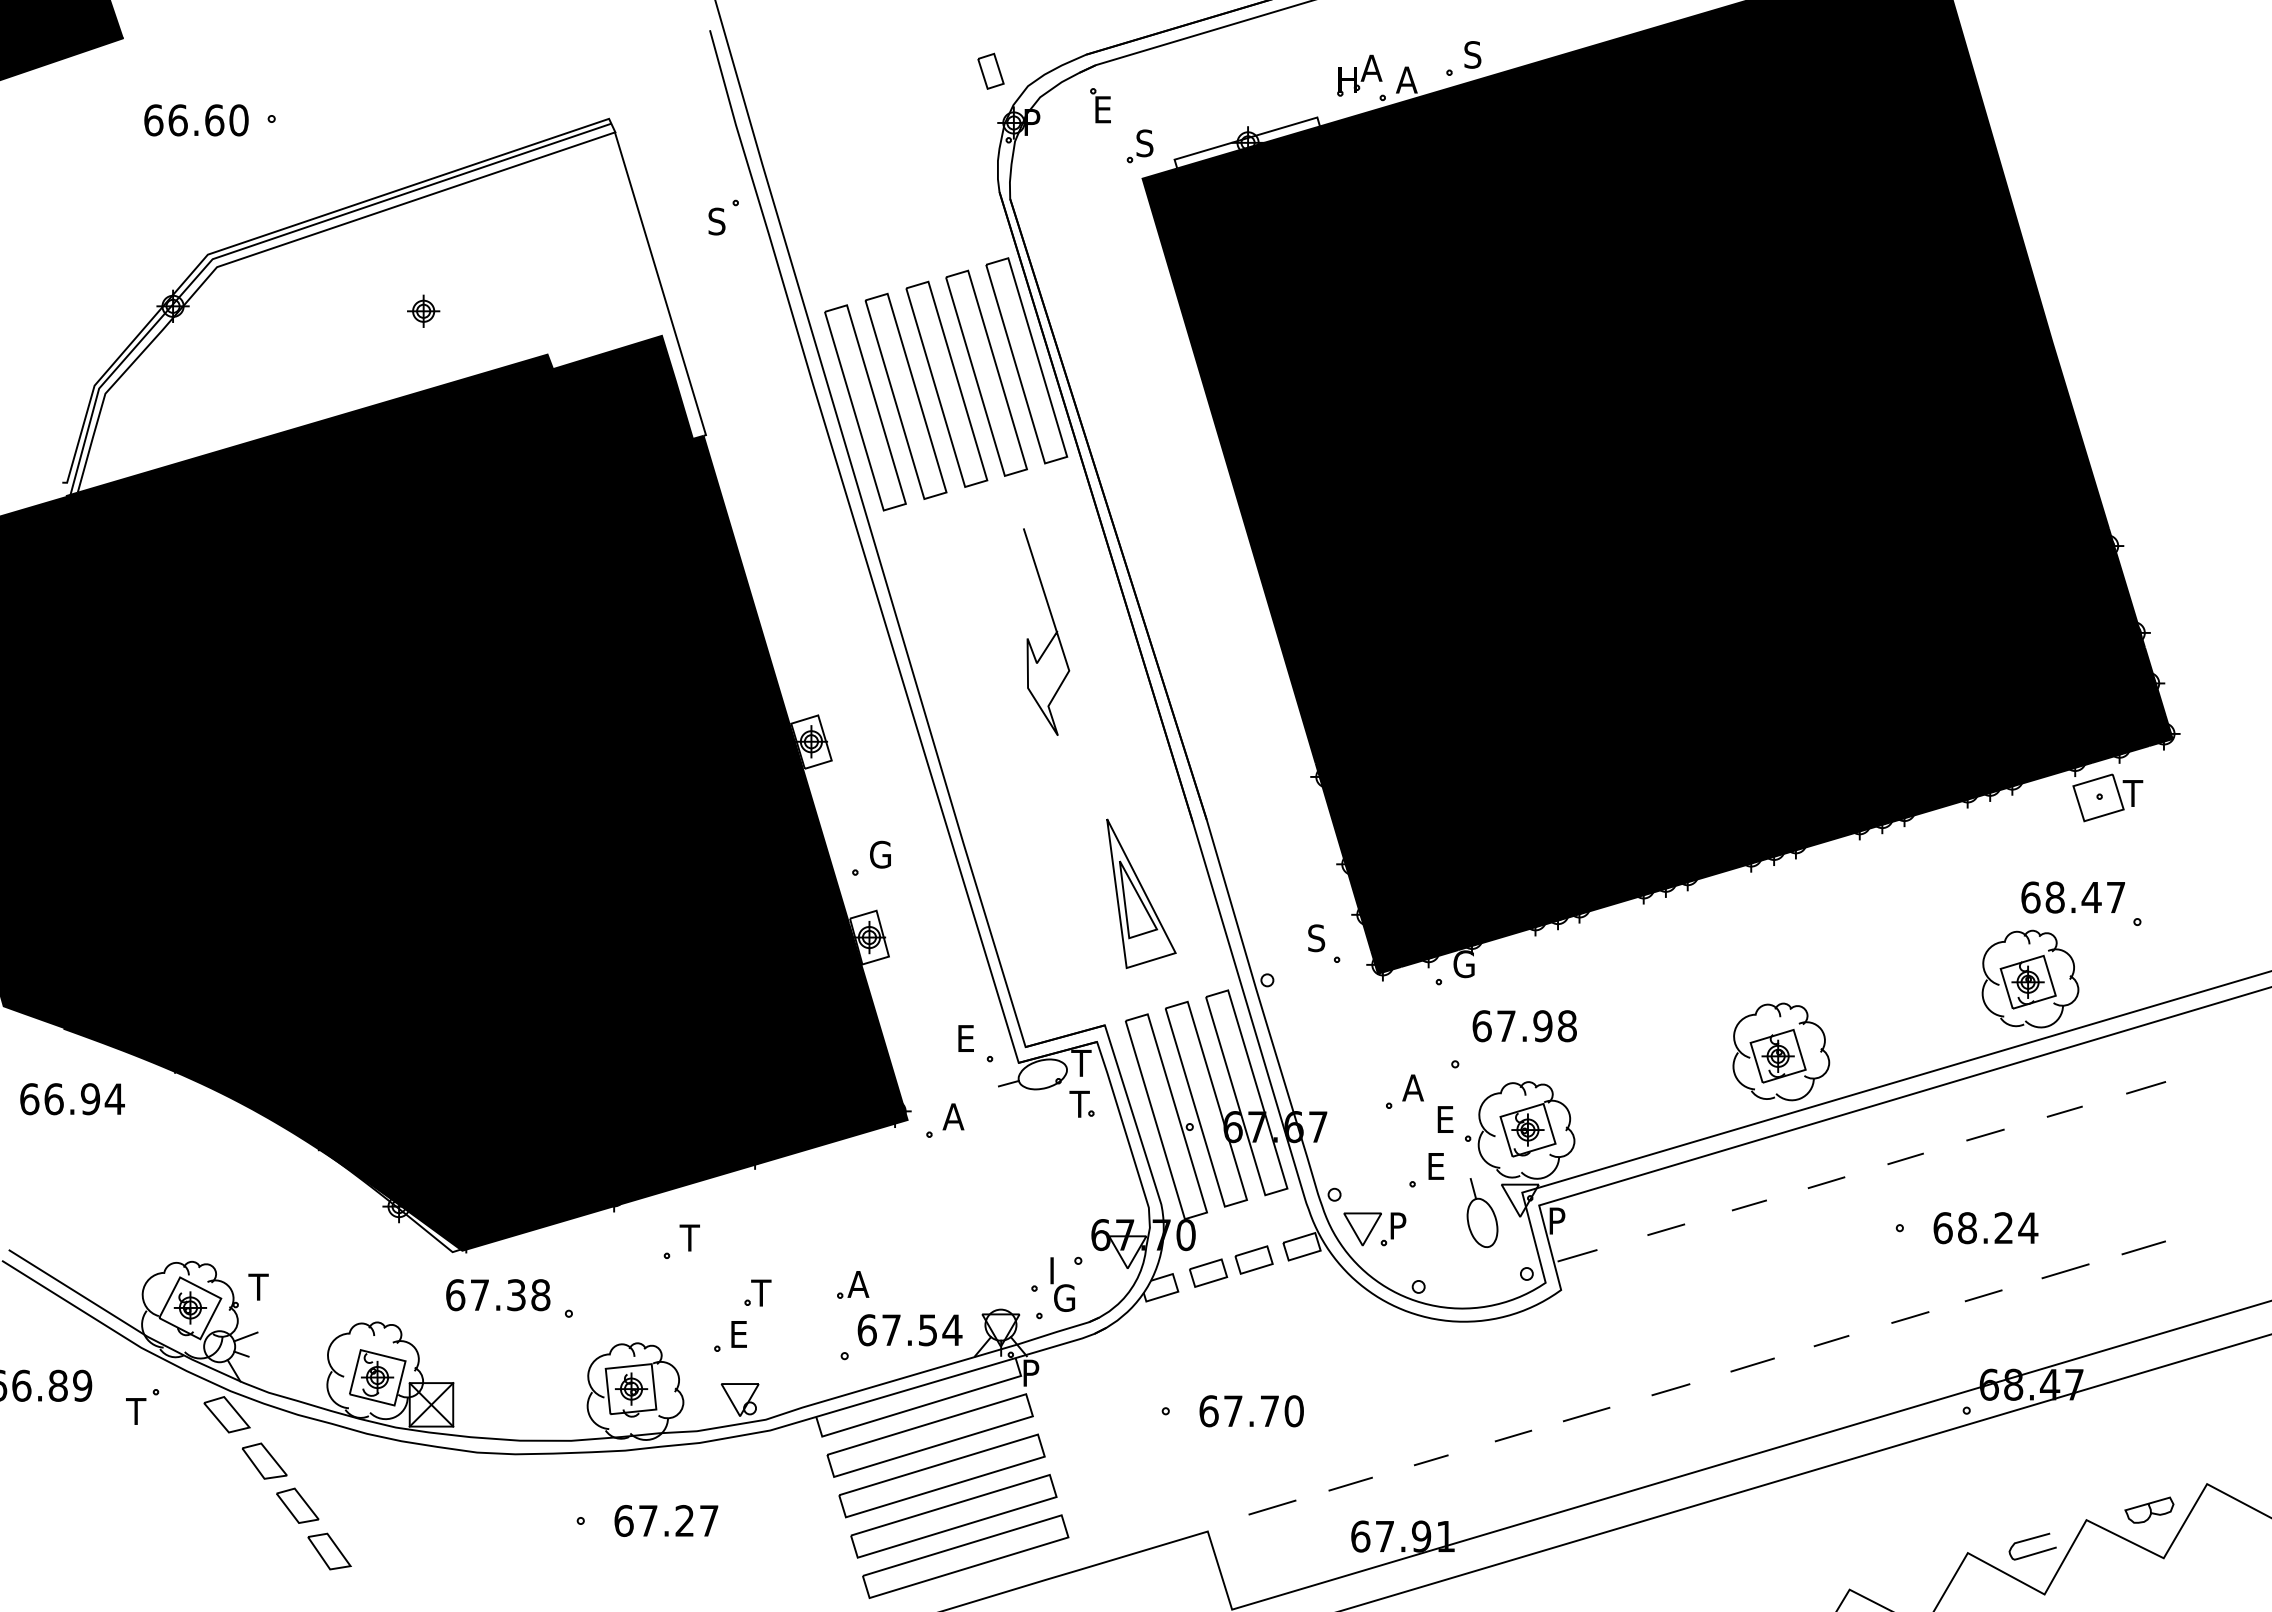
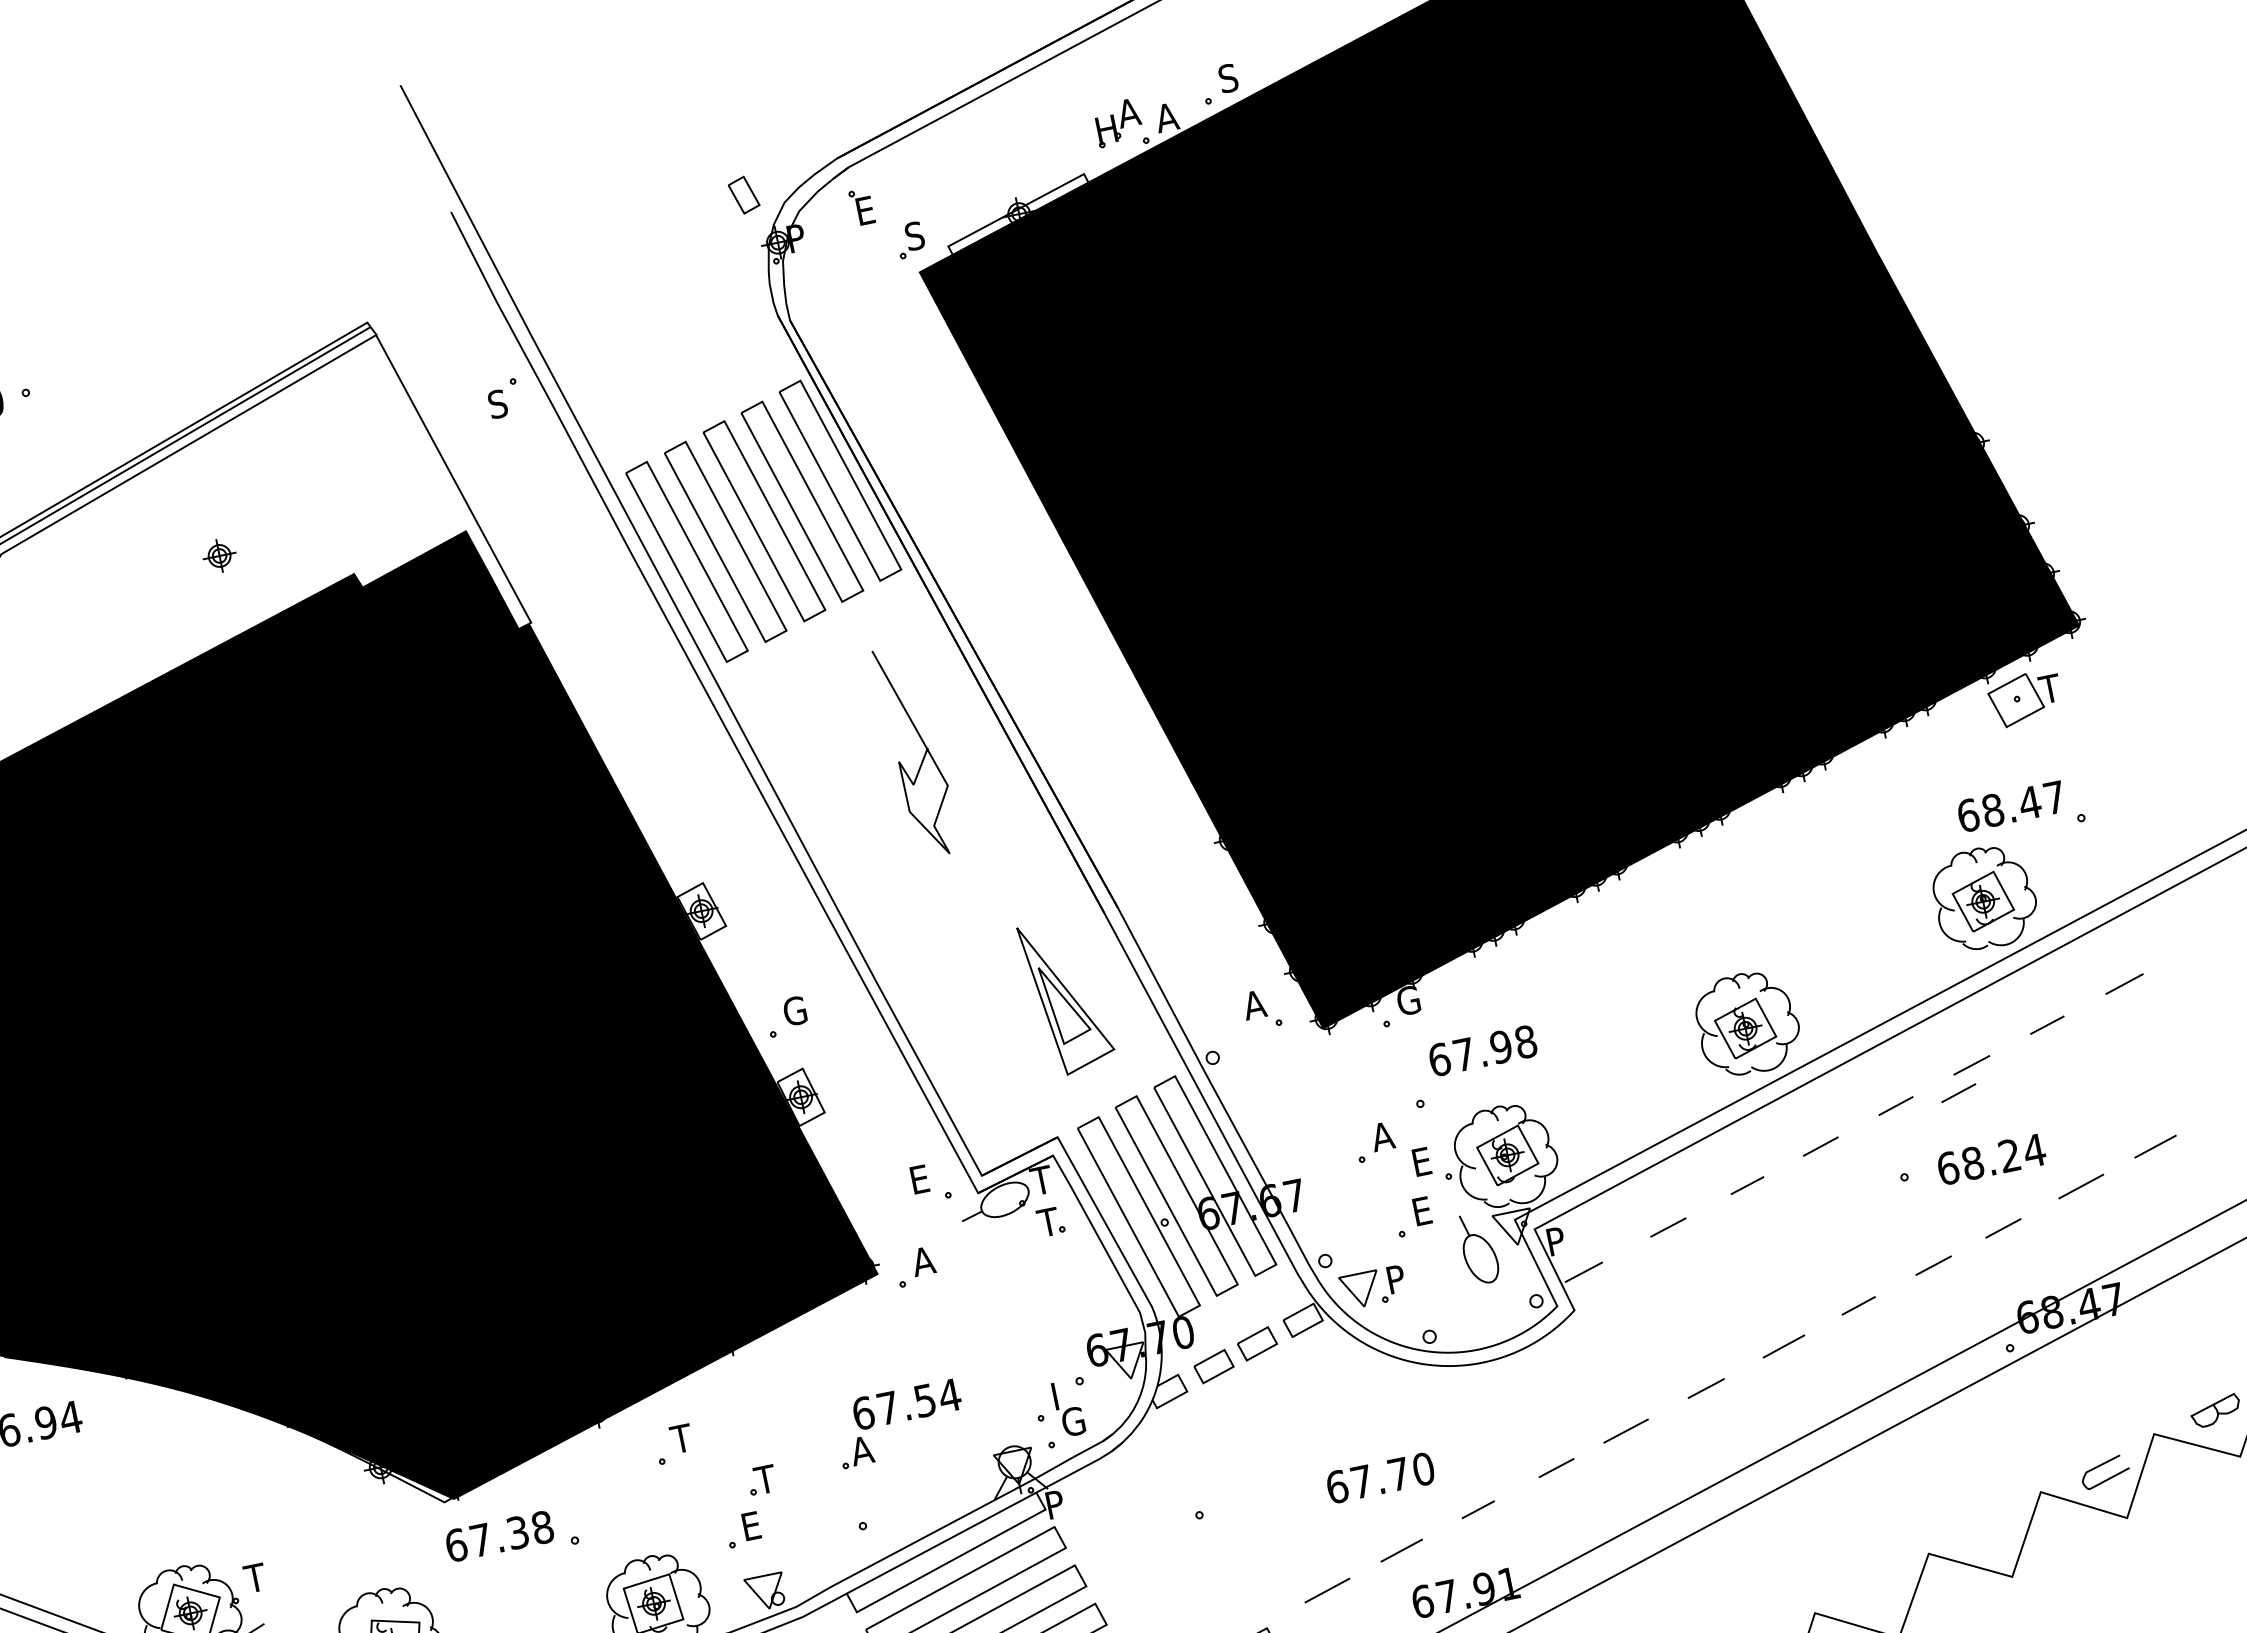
text: (1317, 938) -> (1254, 1005), S -> A
line: (1967, 1158) -> (1958, 1092), added
text: (909, 1330) -> (906, 1404), moved
text: (1251, 1411) -> (1380, 1478), moved

